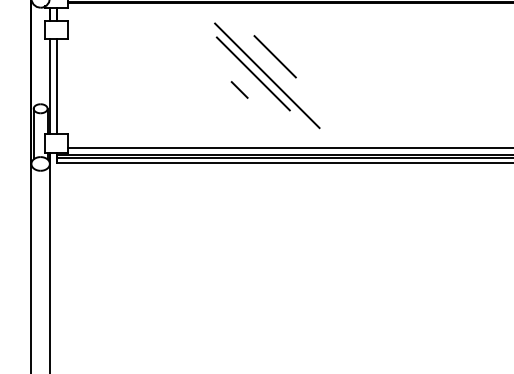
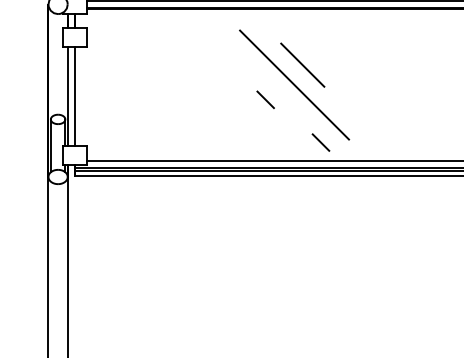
line: (252, 73) -> (279, 82), removed
line: (292, 130) -> (320, 142), added

